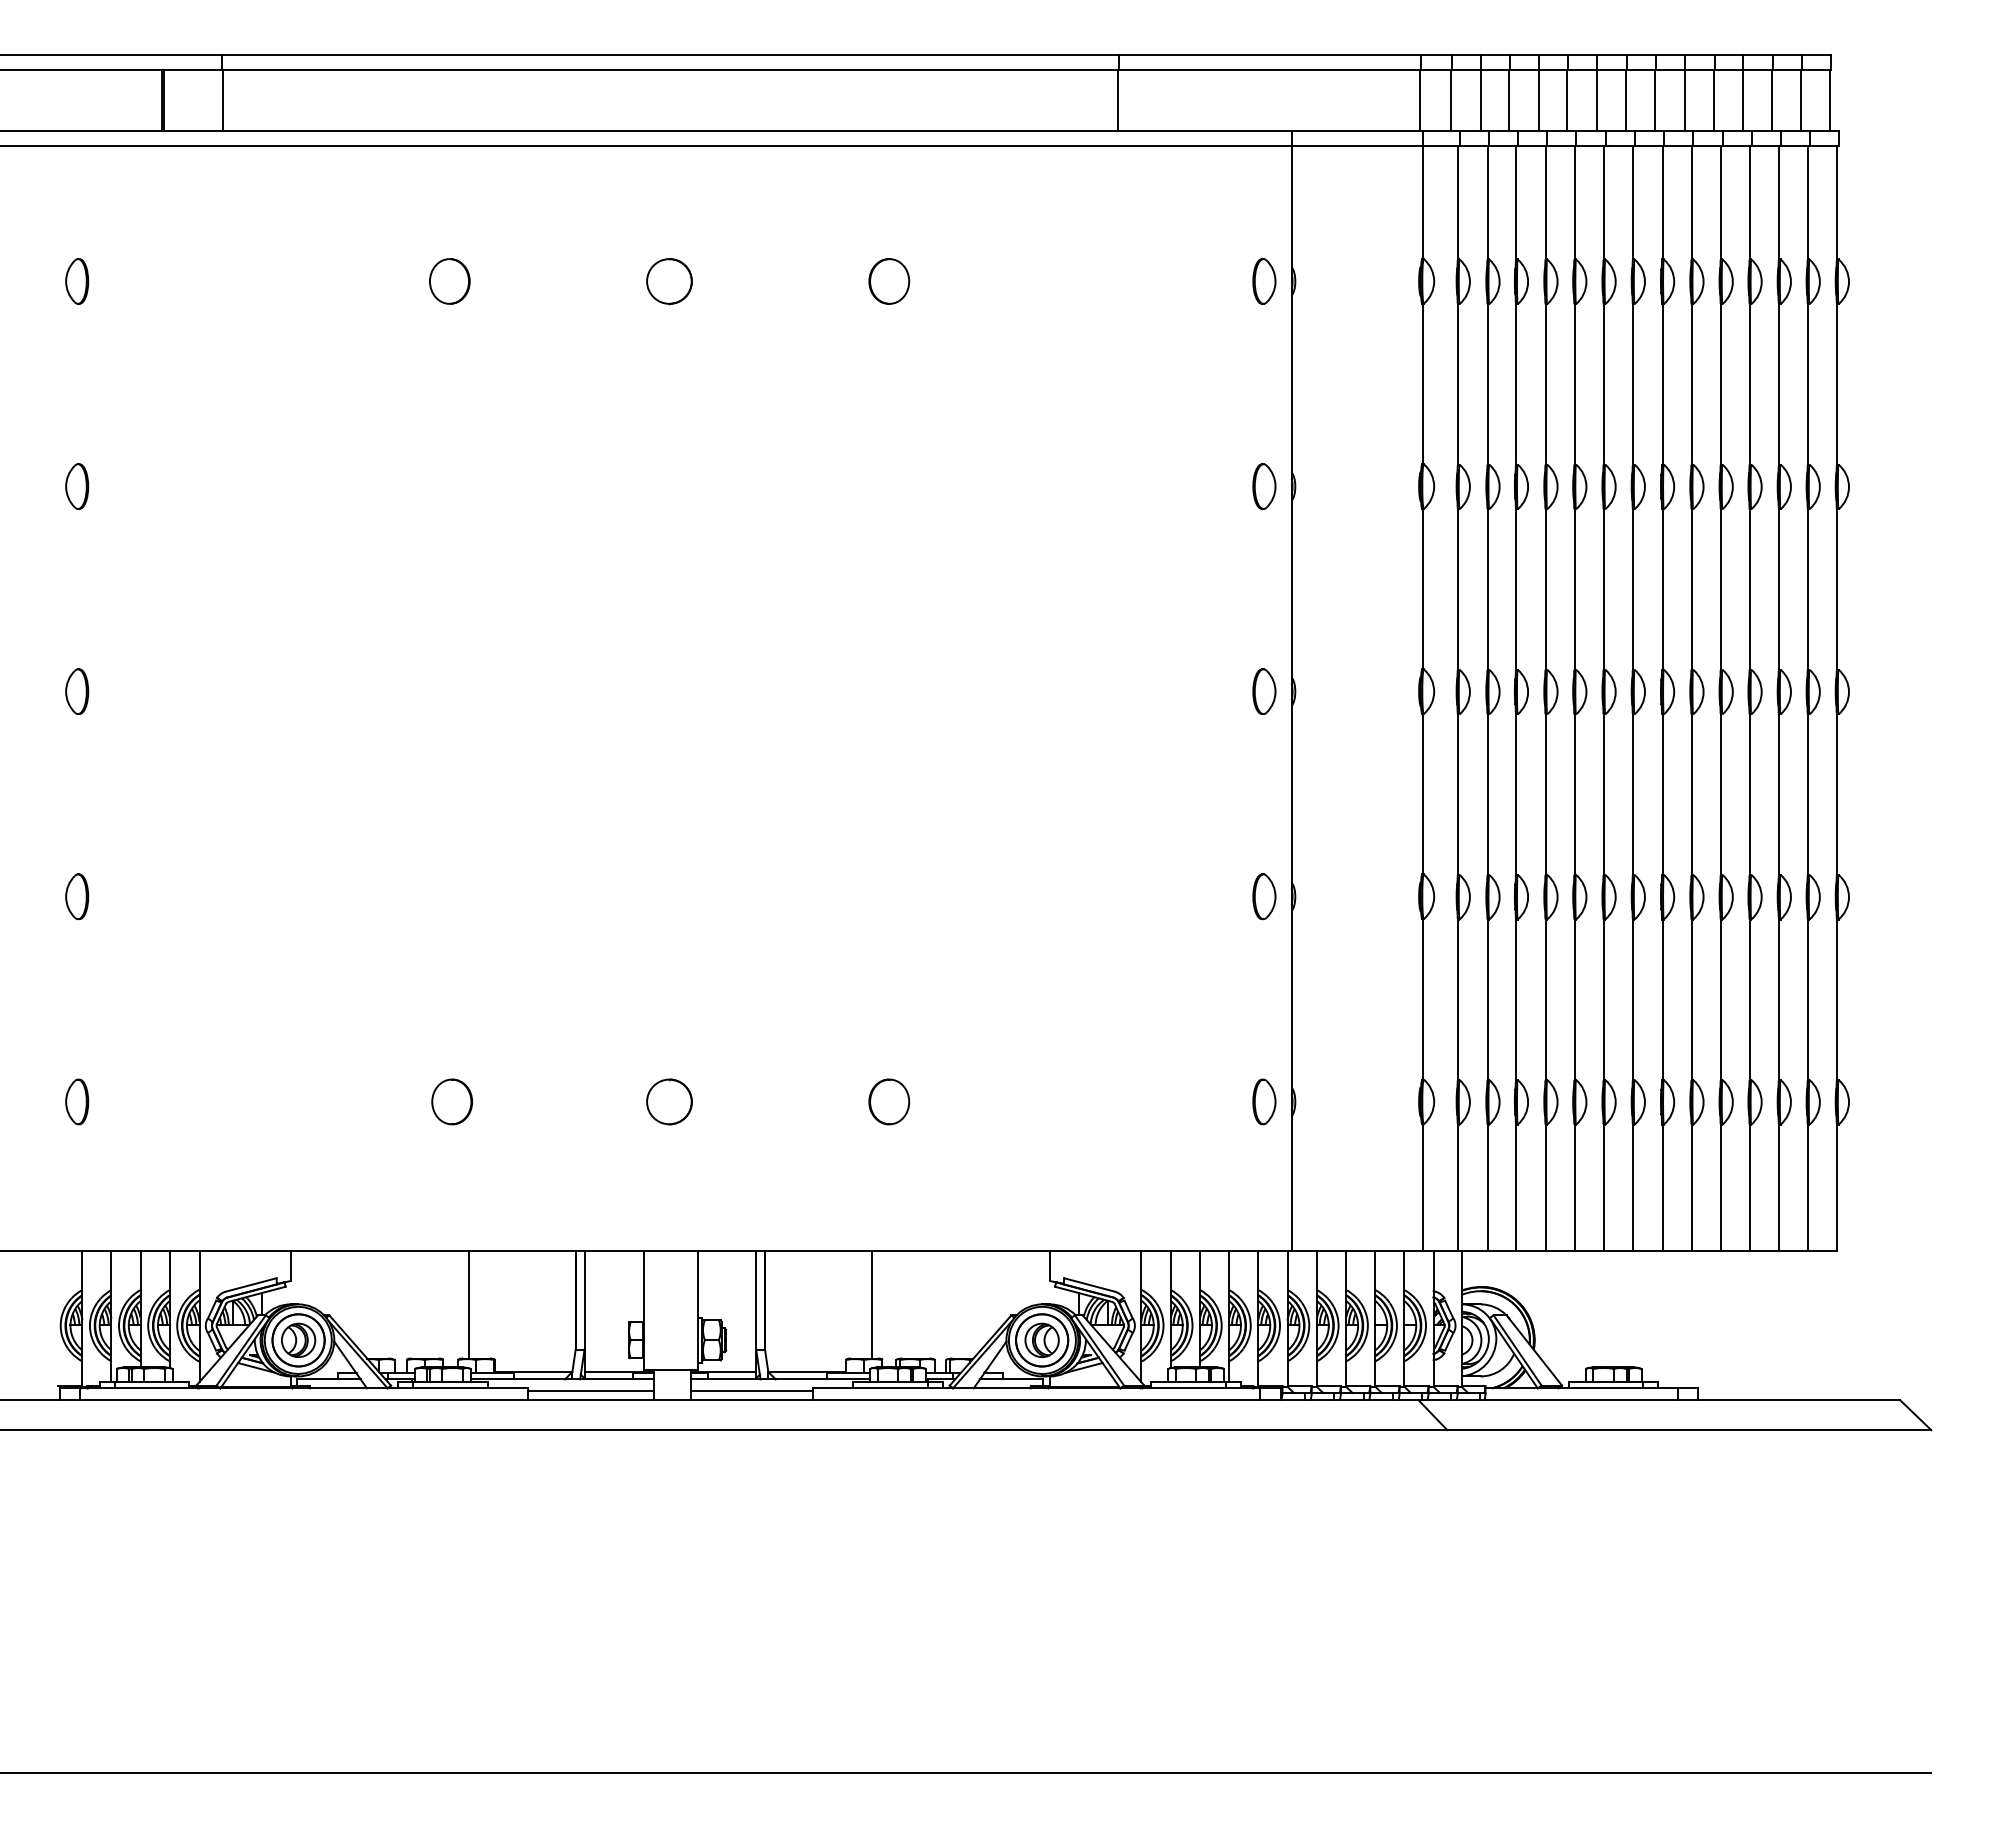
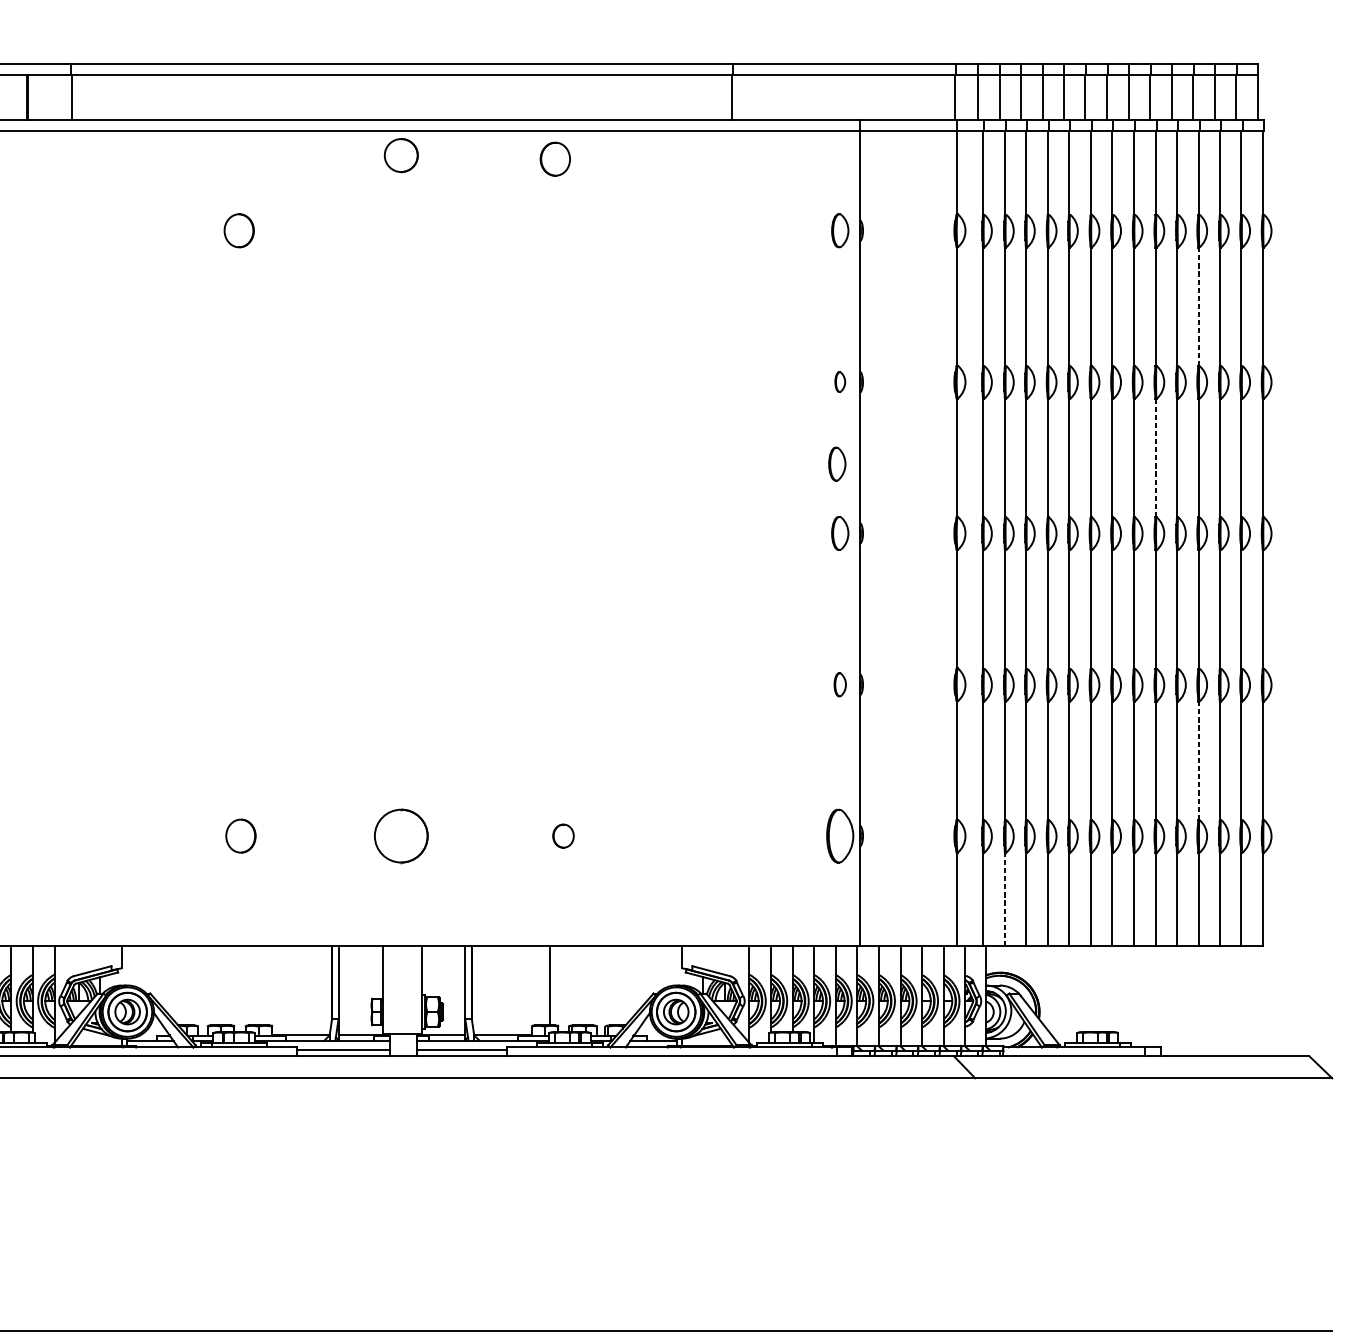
part: (669, 281) -> (401, 155), moved
part: (889, 281) -> (555, 159), moved
line: (1750, 383) -> (1198, 306), solid -> dashed
part: (1264, 486) -> (840, 382), size x0.6
line: (1691, 589) -> (1155, 458), solid -> dashed
part: (1260, 597) -> (837, 463), added
part: (1264, 896) -> (840, 684), size x0.7
line: (1750, 999) -> (1198, 760), solid -> dashed
part: (669, 1101) -> (401, 835), size x1.6
part: (889, 1101) -> (563, 835), size x0.7
part: (1264, 1101) -> (840, 835), size x1.6
line: (1487, 1187) -> (1004, 899), solid -> dashed
line: (469, 1304) -> (253, 985), removed

